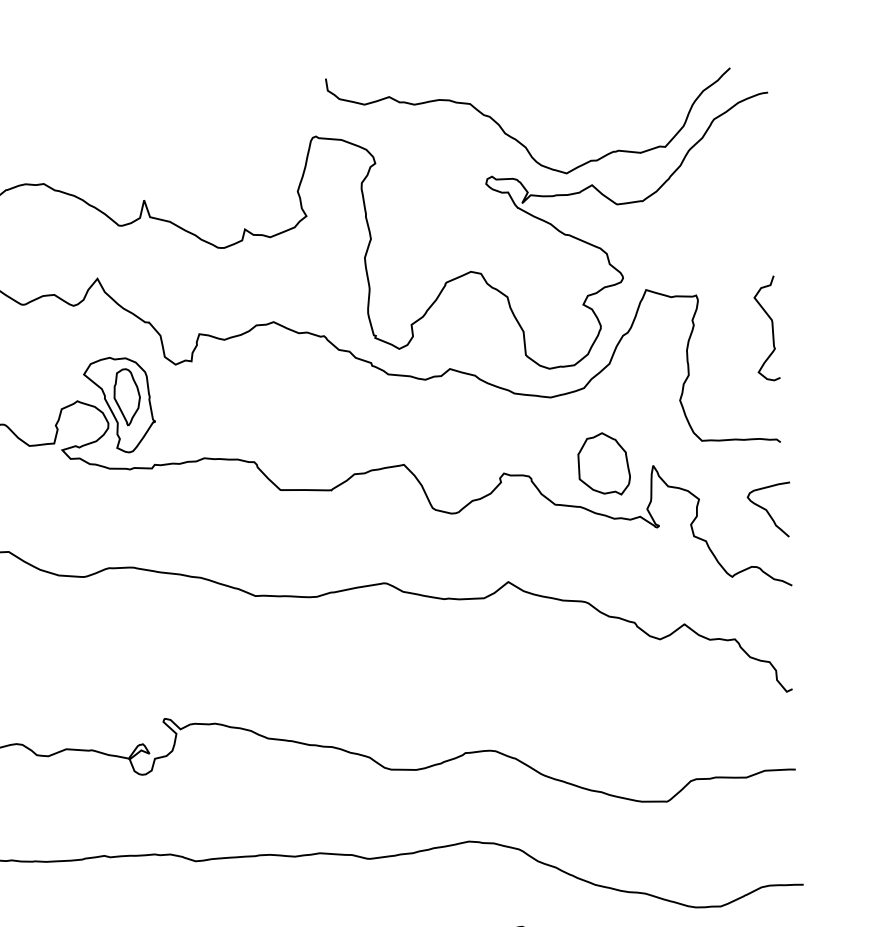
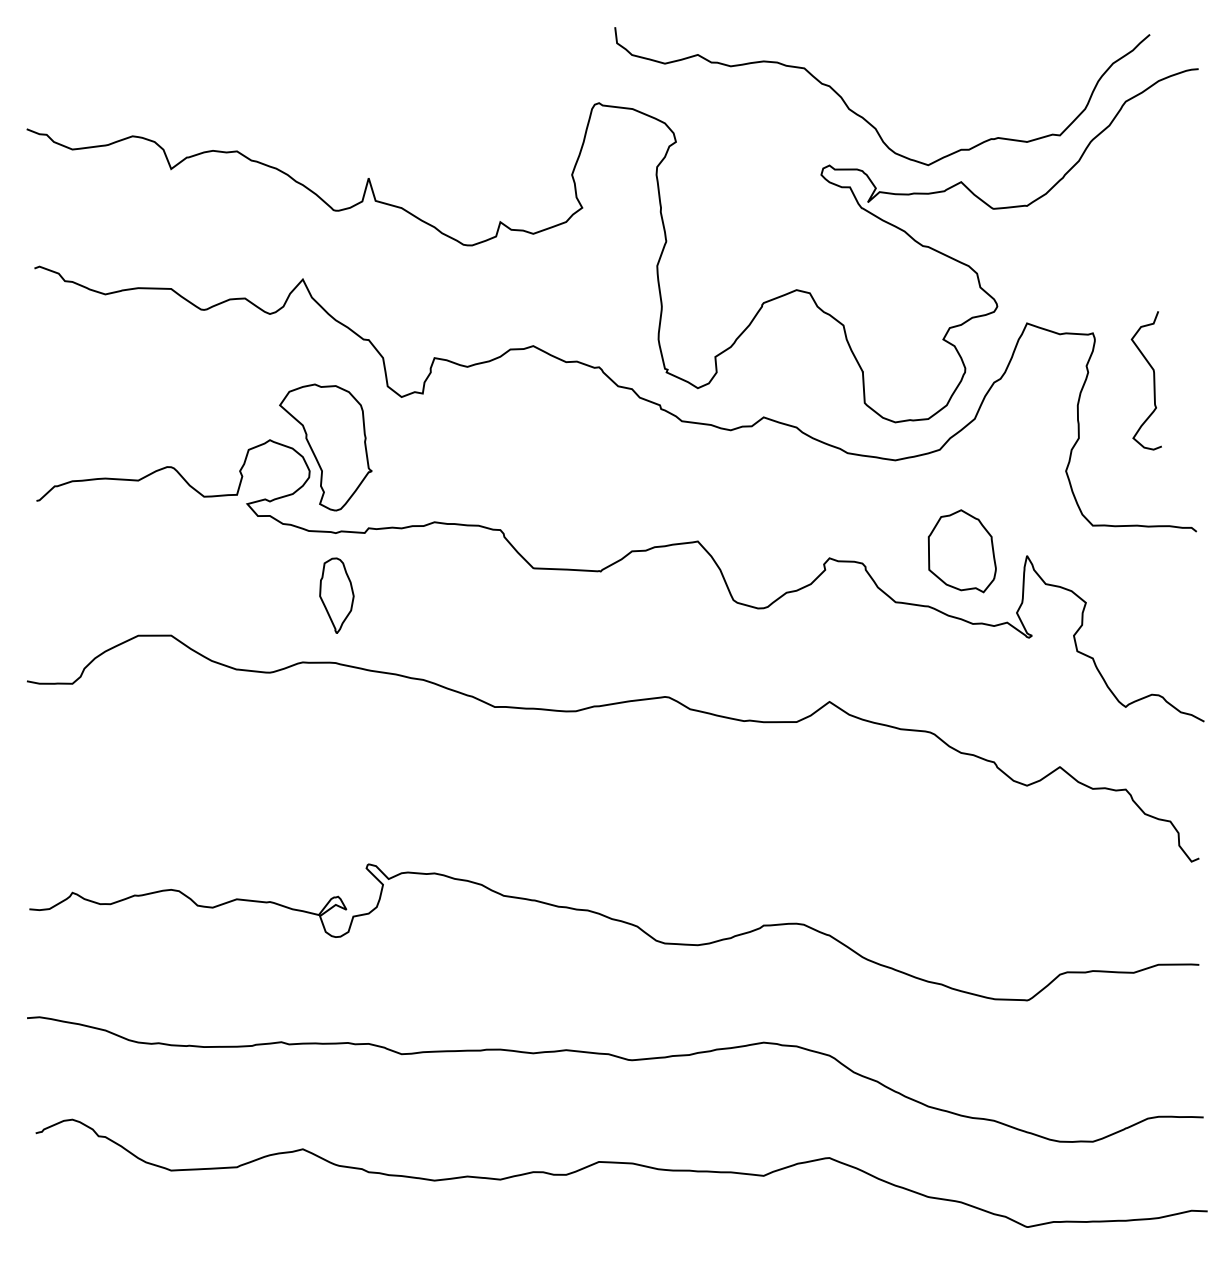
curve: (772, 328) -> (1153, 380), moved
part: (126, 397) -> (336, 595), moved
curve: (767, 510) -> (1175, 620), removed

